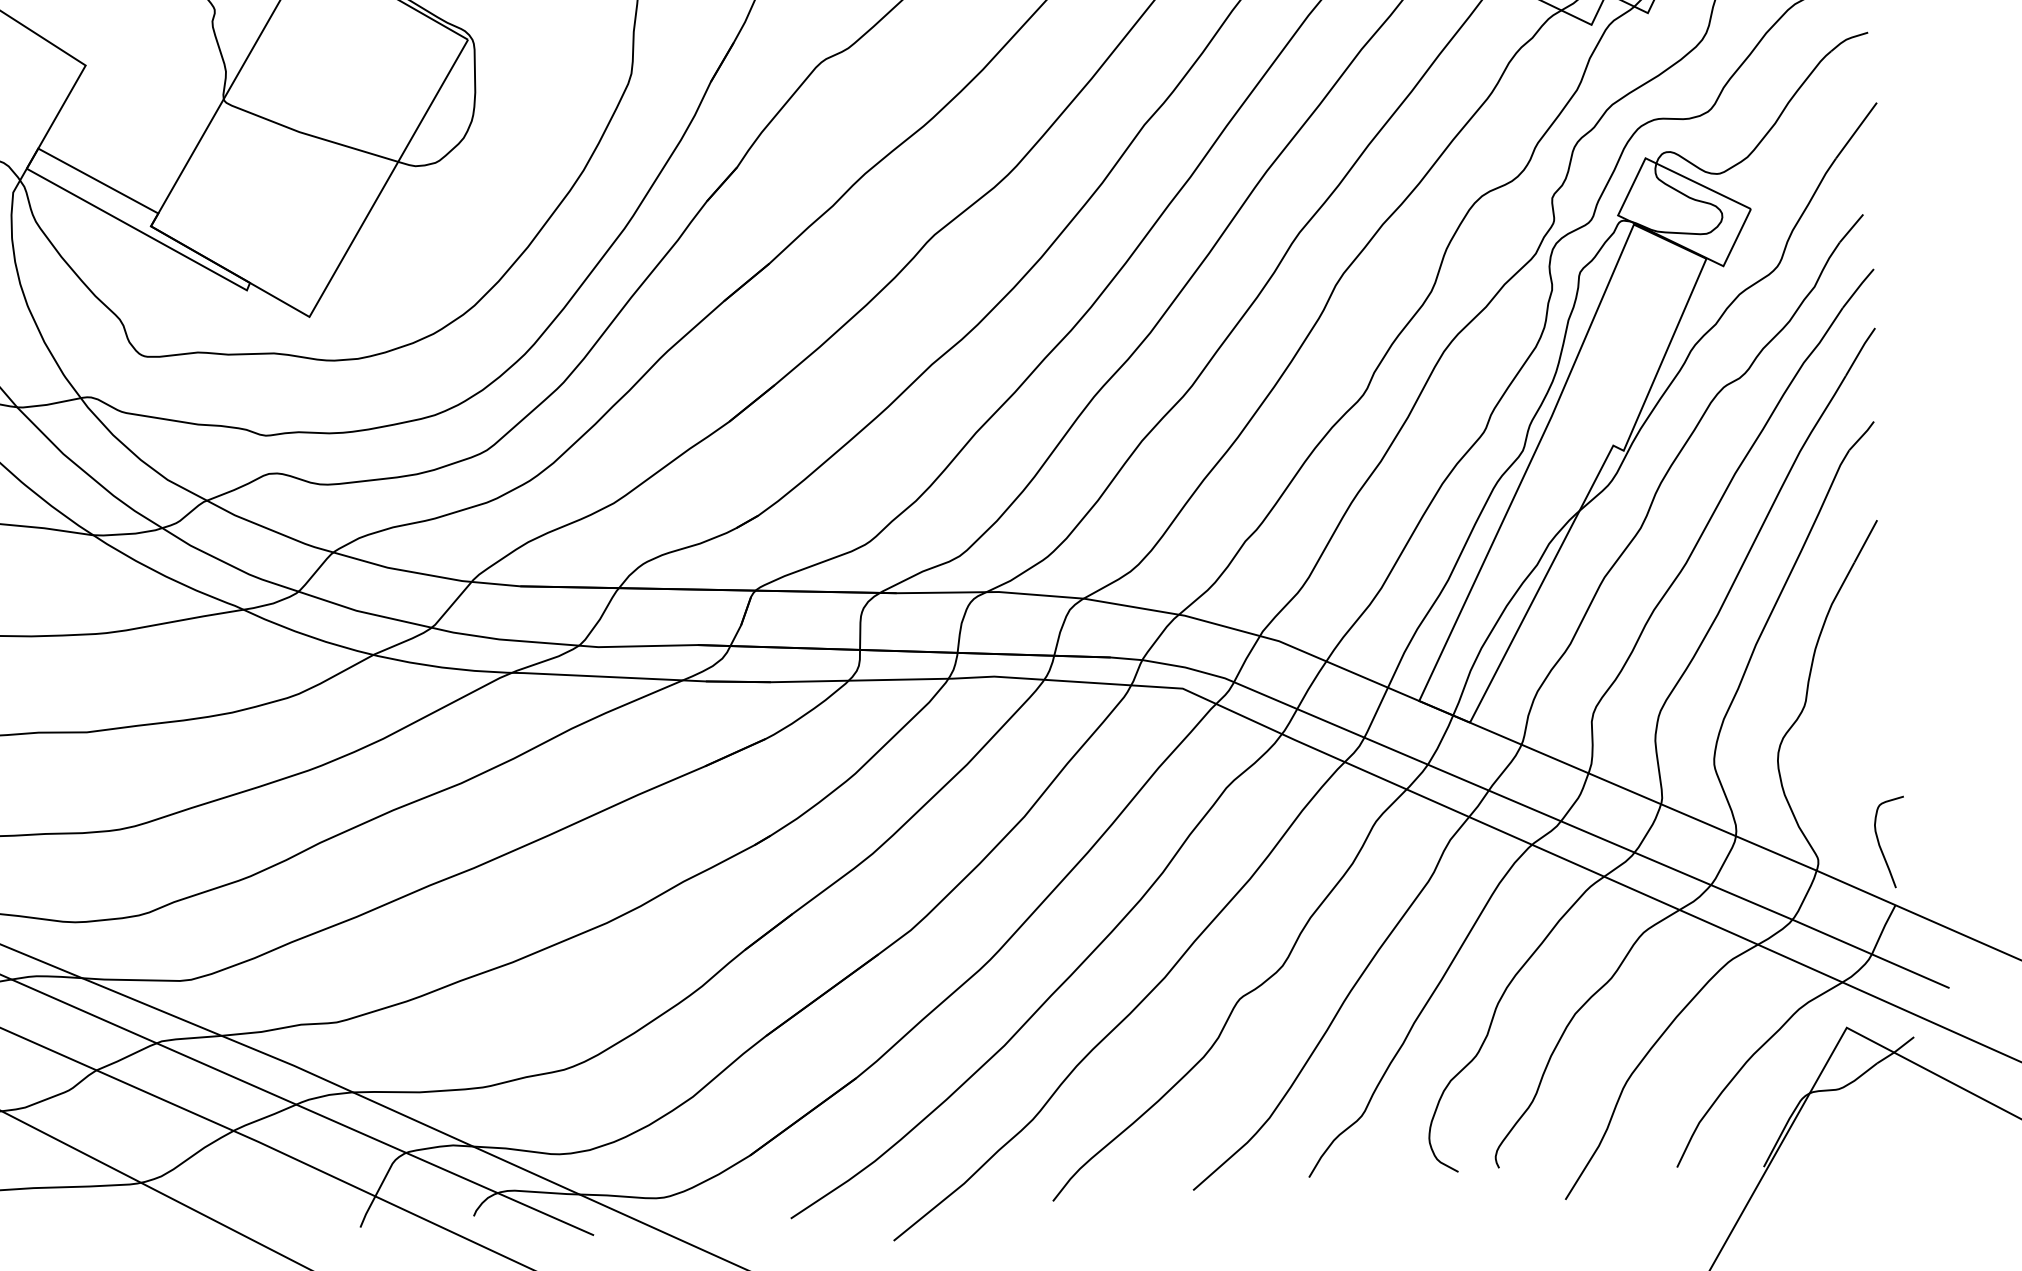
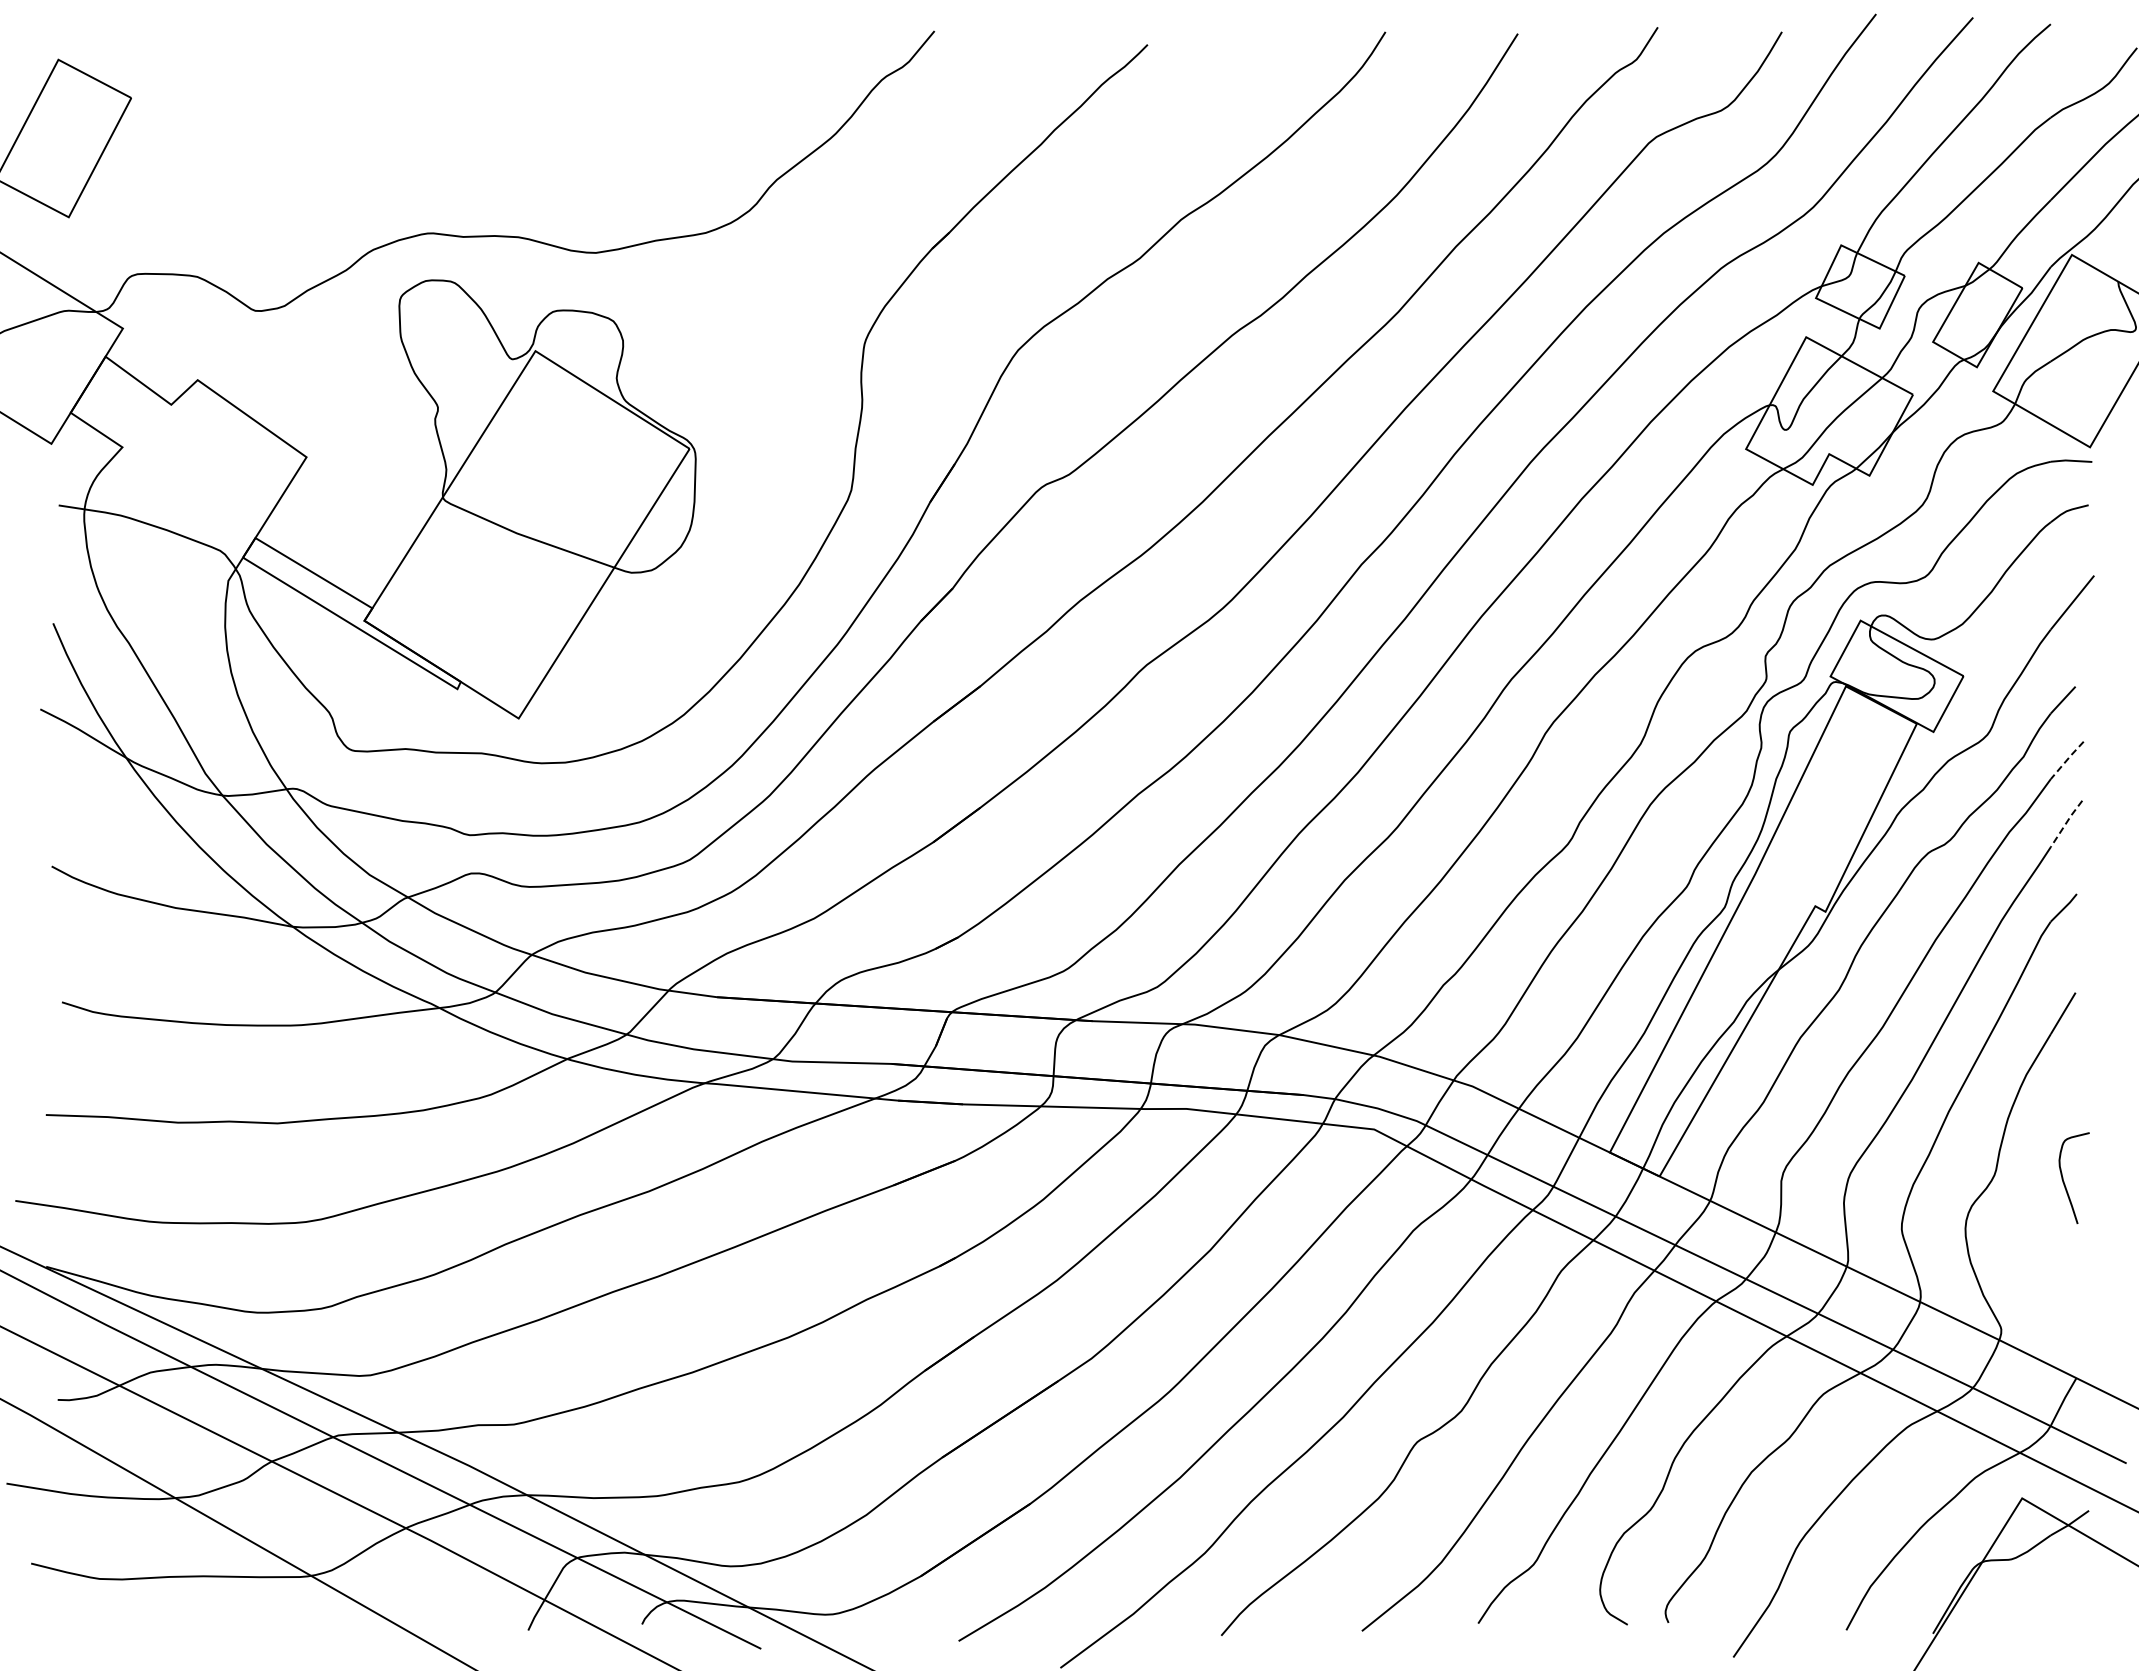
line: (1858, 287) -> (2067, 759), solid -> dashed
line: (1860, 350) -> (2066, 822), solid -> dashed
curve: (1880, 846) -> (2064, 1181), moved

